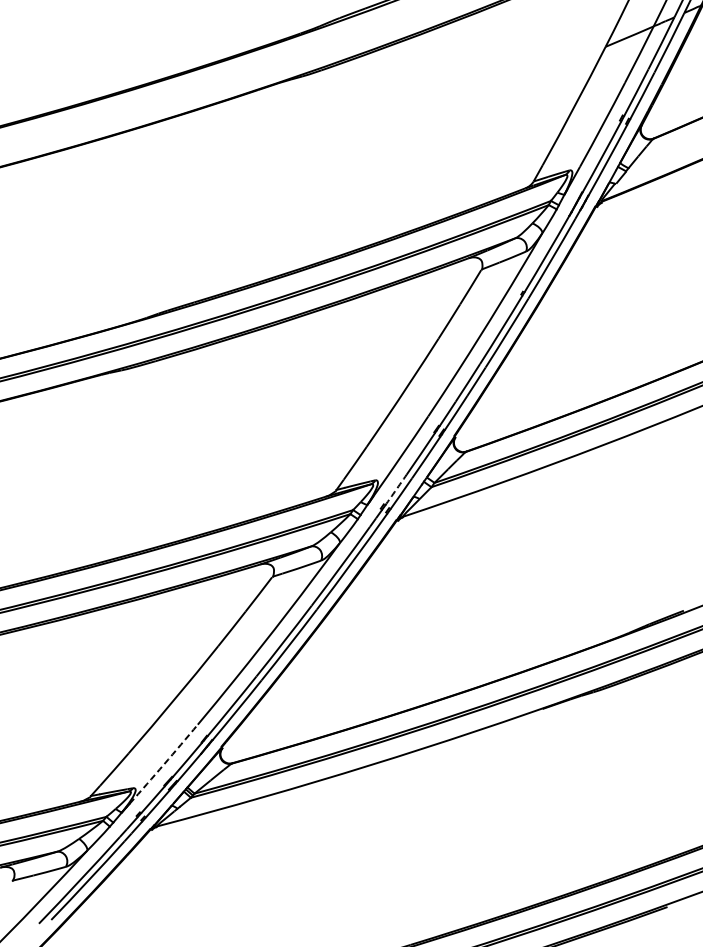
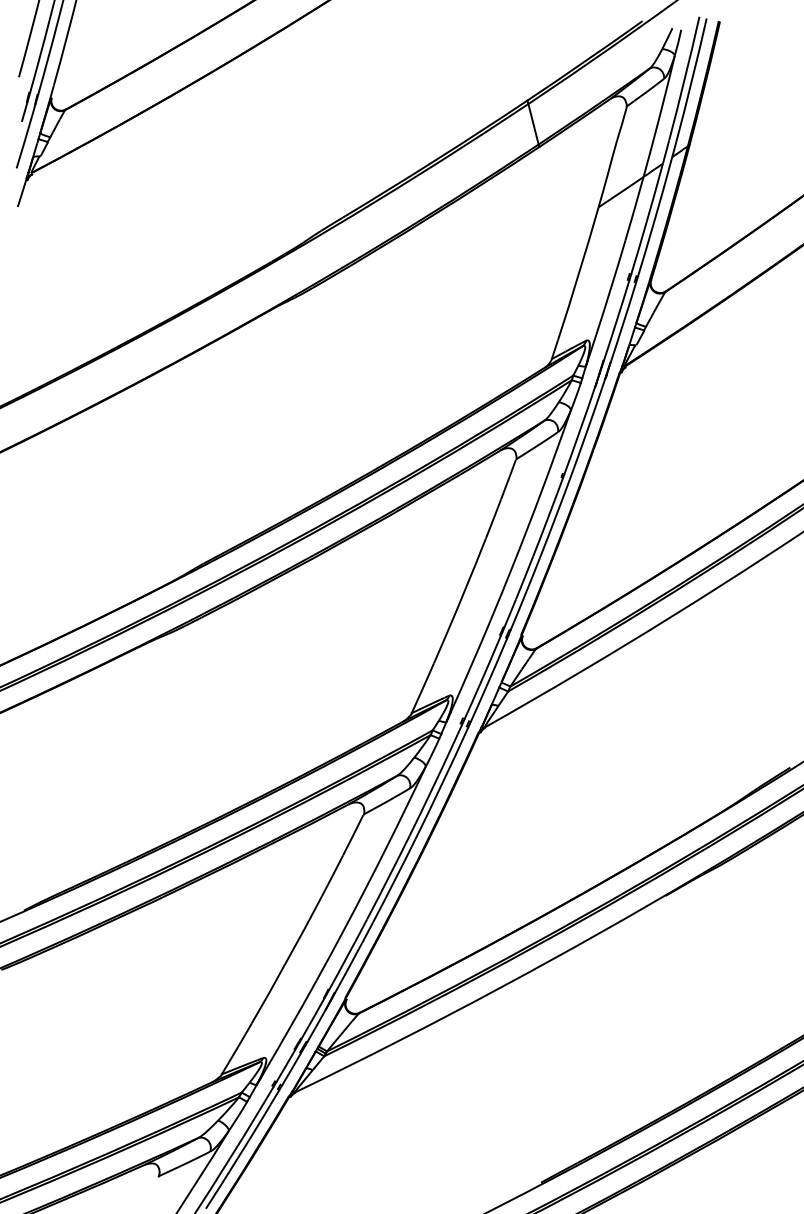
arc: (396, 490) -> (472, 701), dashed -> solid
arc: (164, 764) -> (290, 1027), dashed -> solid

